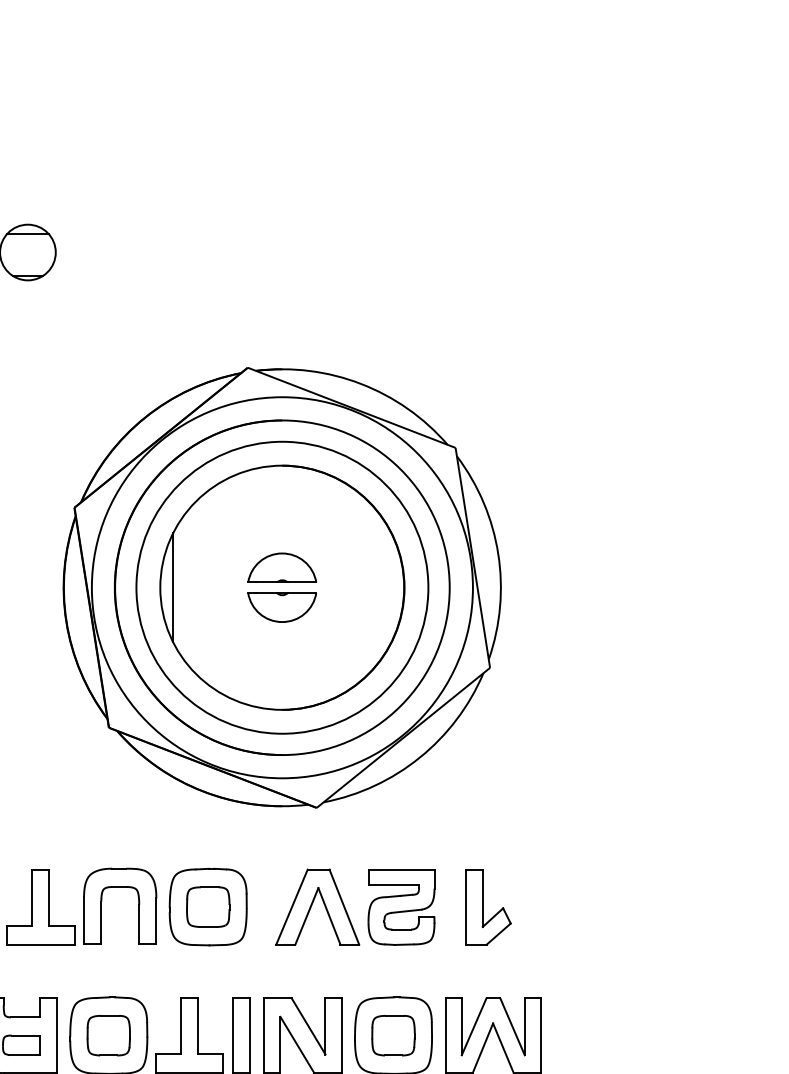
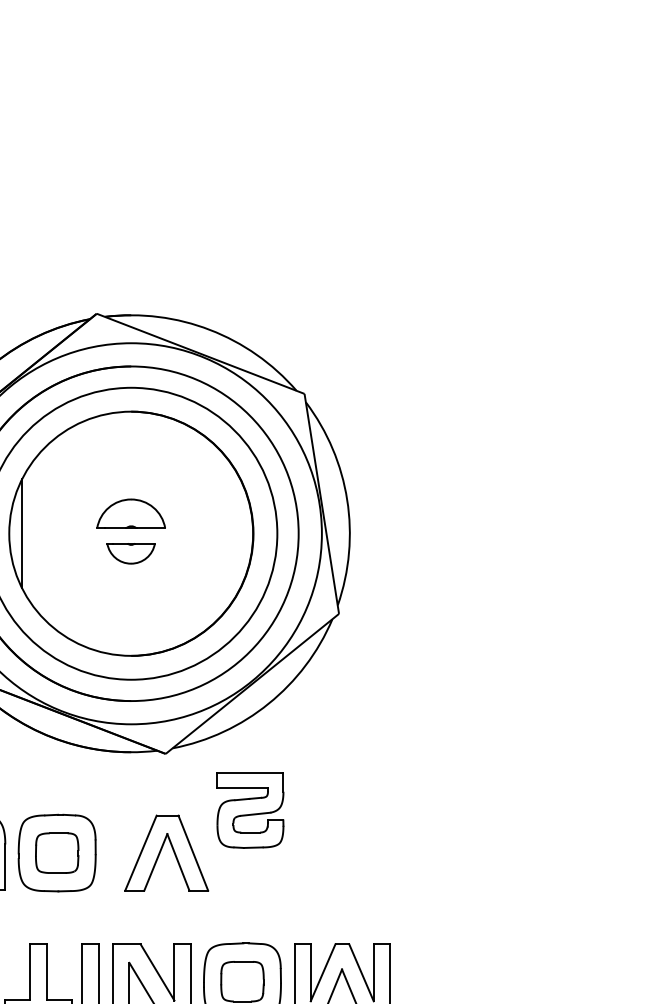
part: (281, 607) -> (130, 553), size x0.7
part: (401, 907) -> (250, 810), moved
part: (488, 907) -> (337, 853), removed

